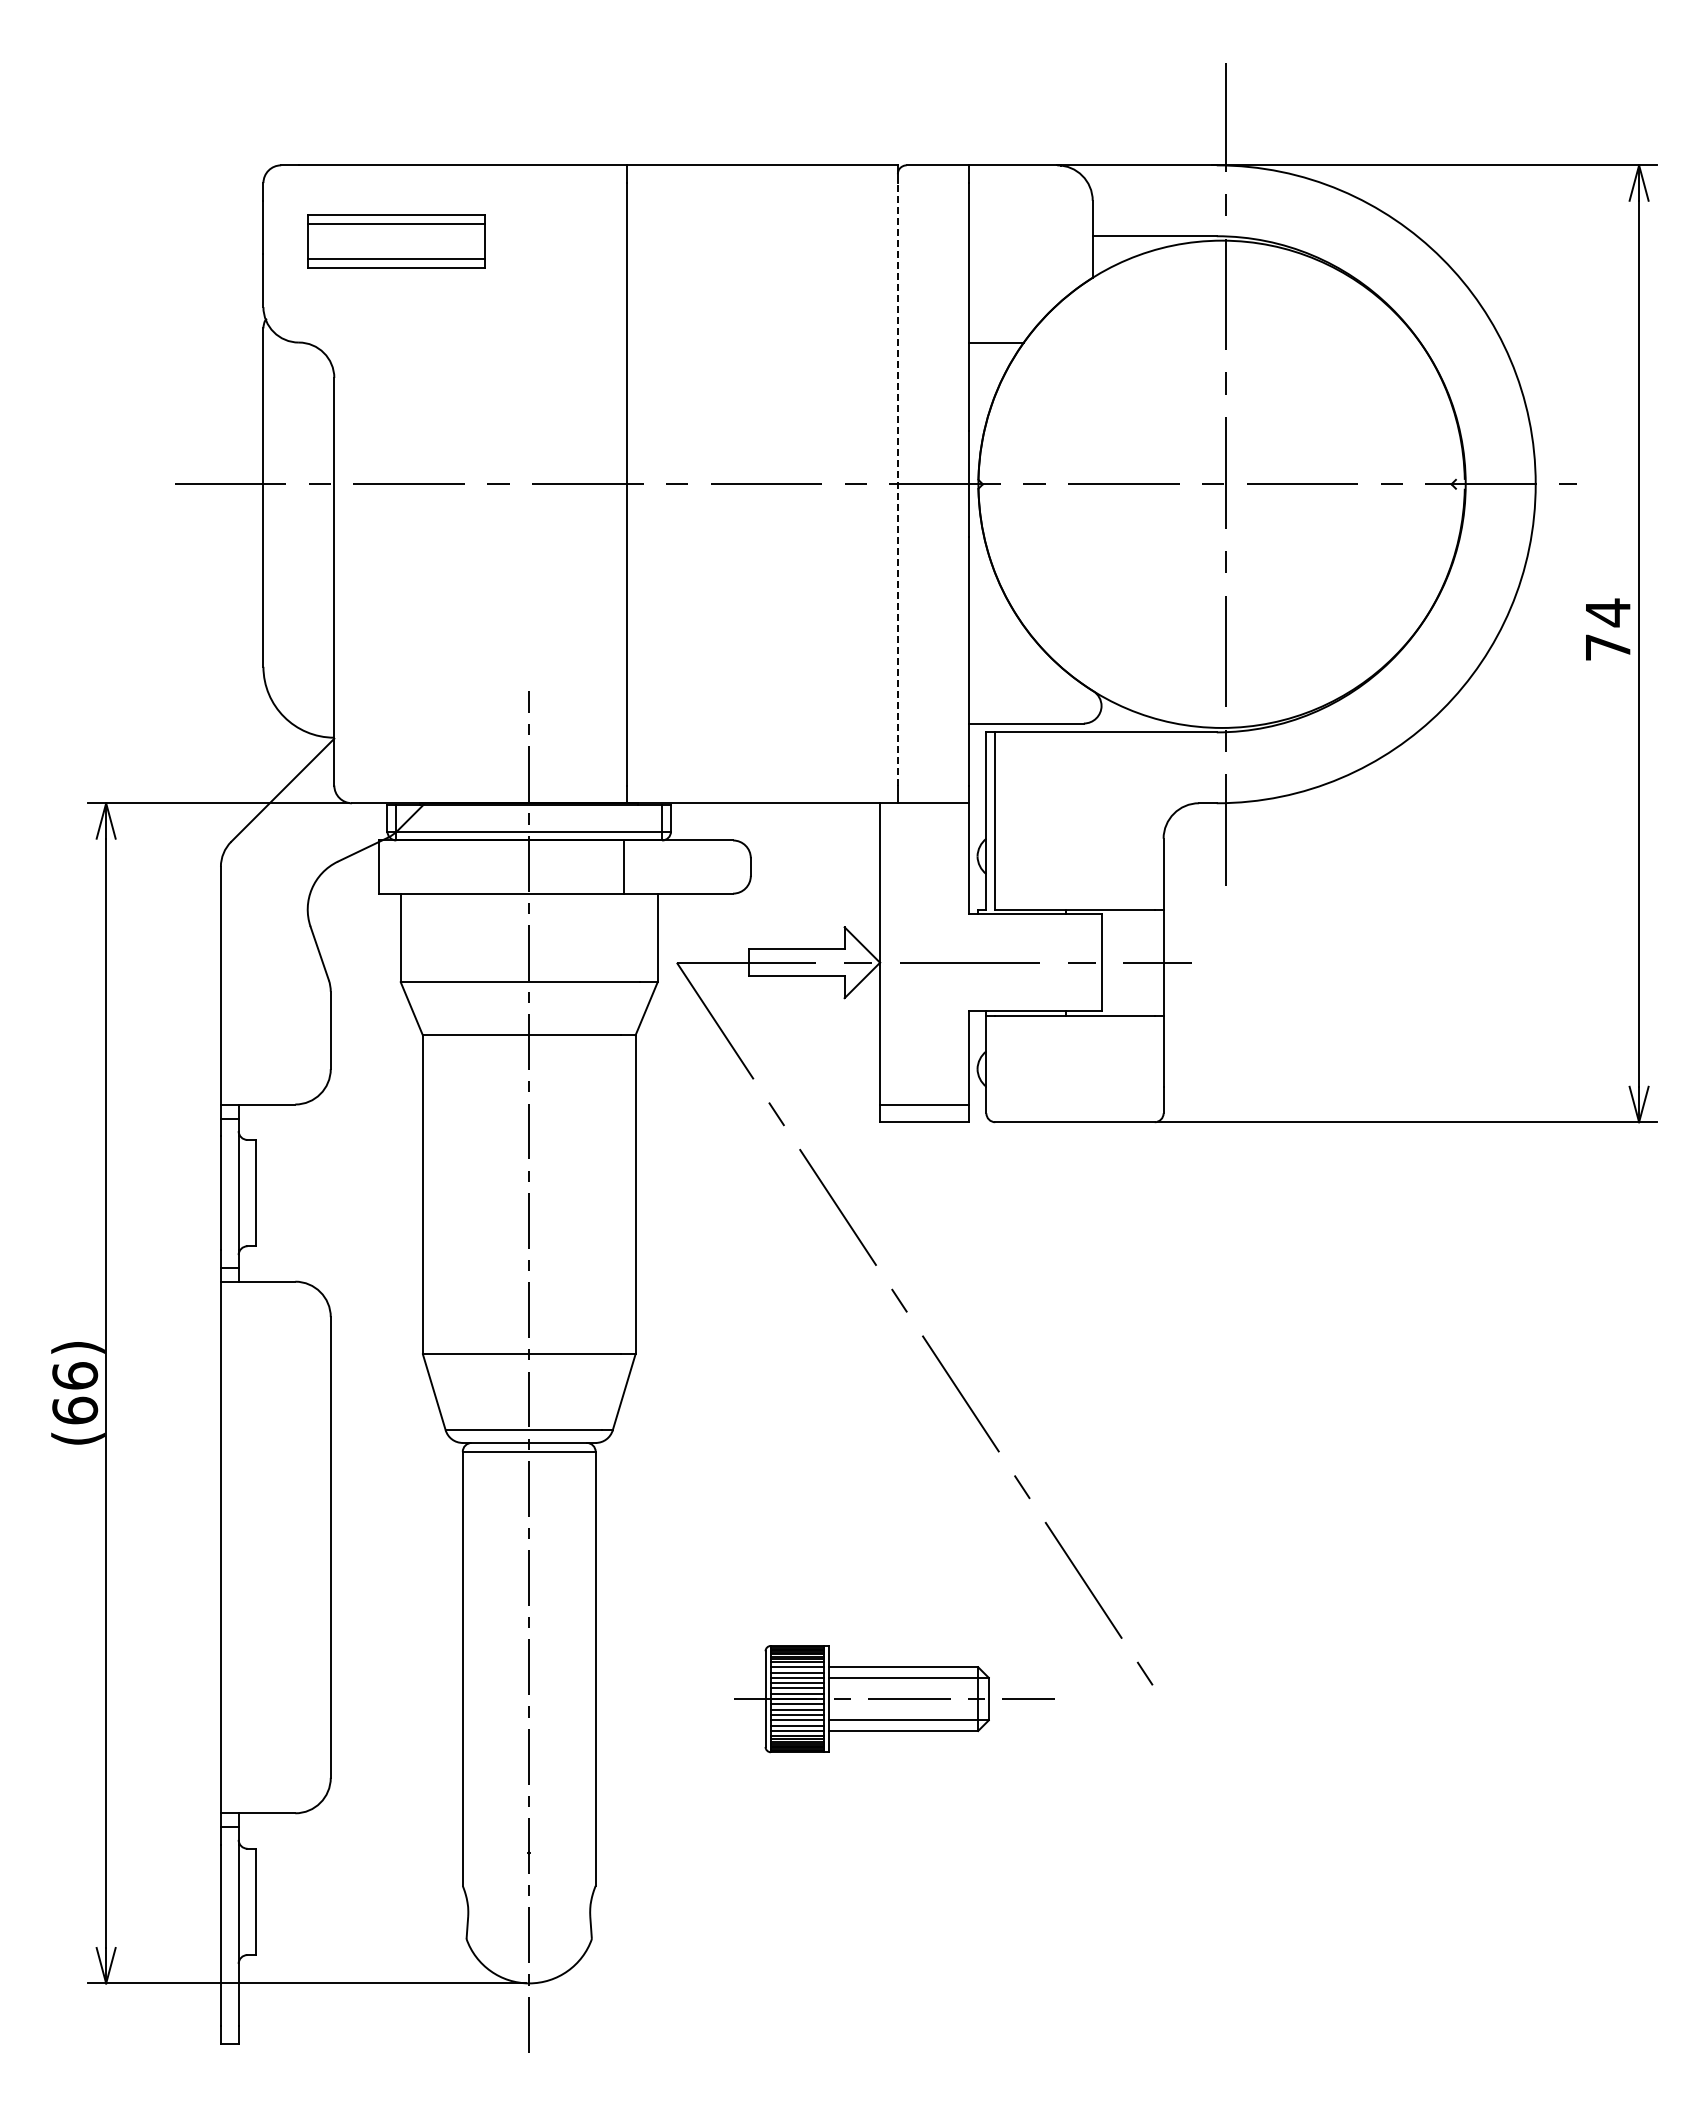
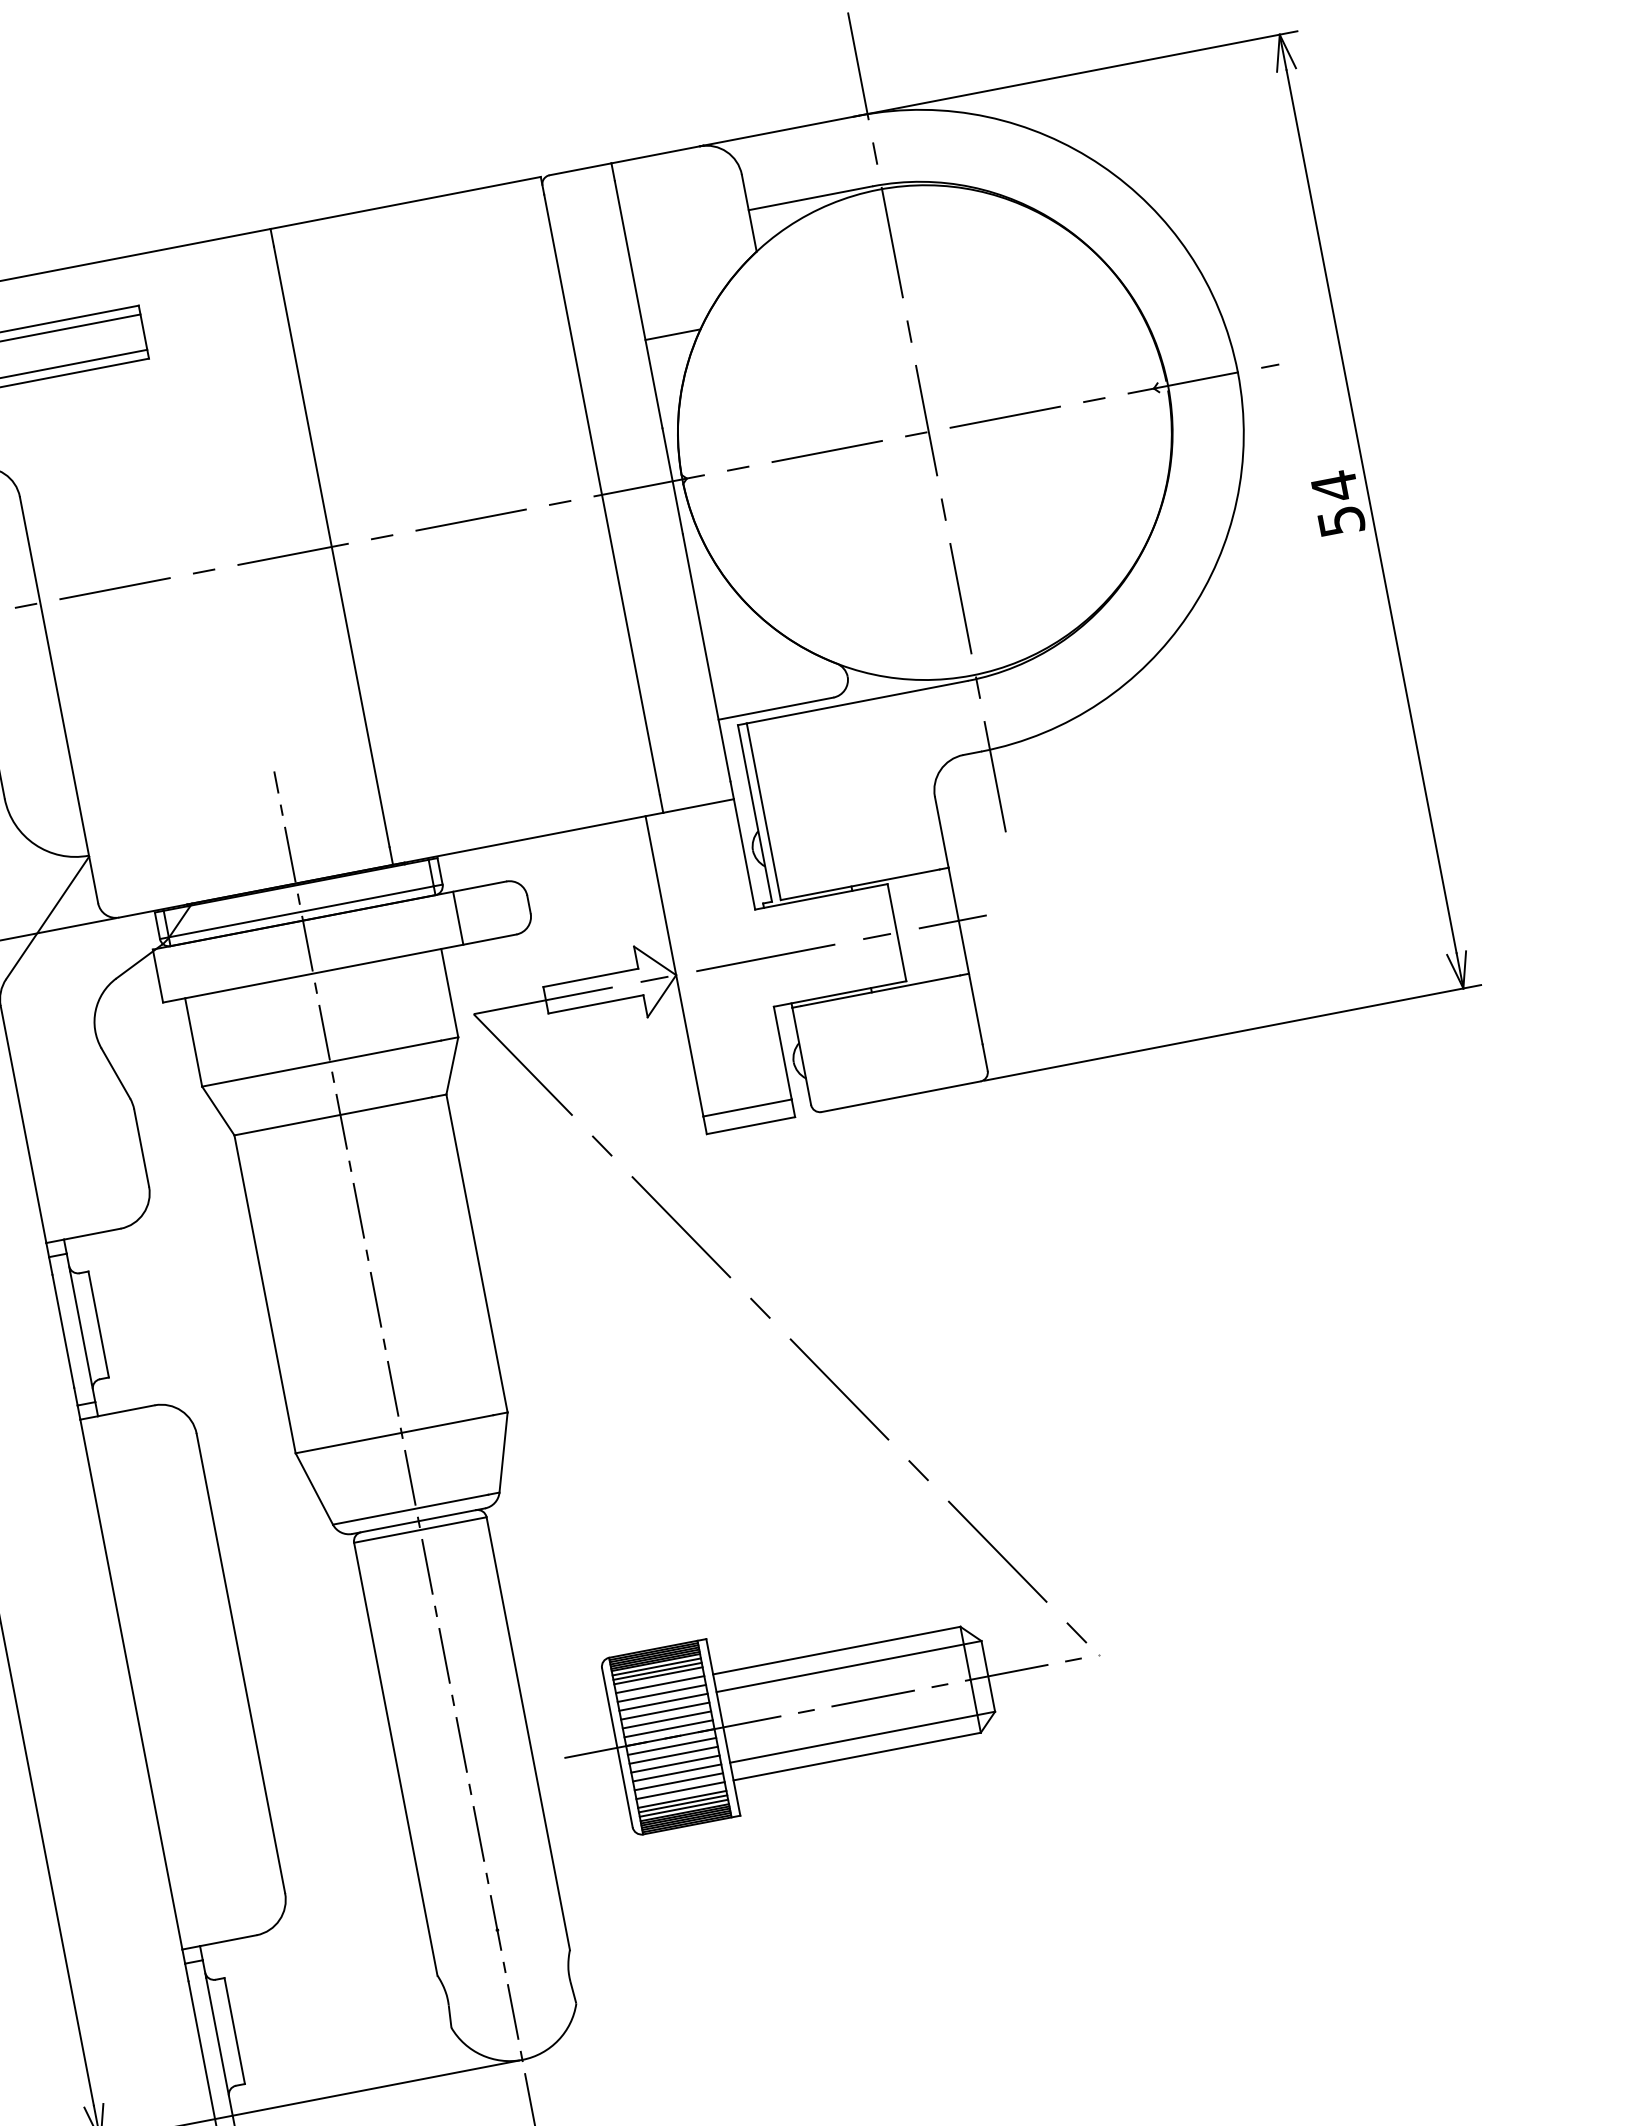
line: (897, 483) -> (601, 494), dashed -> solid
text: (1608, 647) -> (1341, 521), 74 -> 54
line: (623, 866) -> (457, 917), moved
part: (894, 1698) -> (831, 1705), size x1.67

